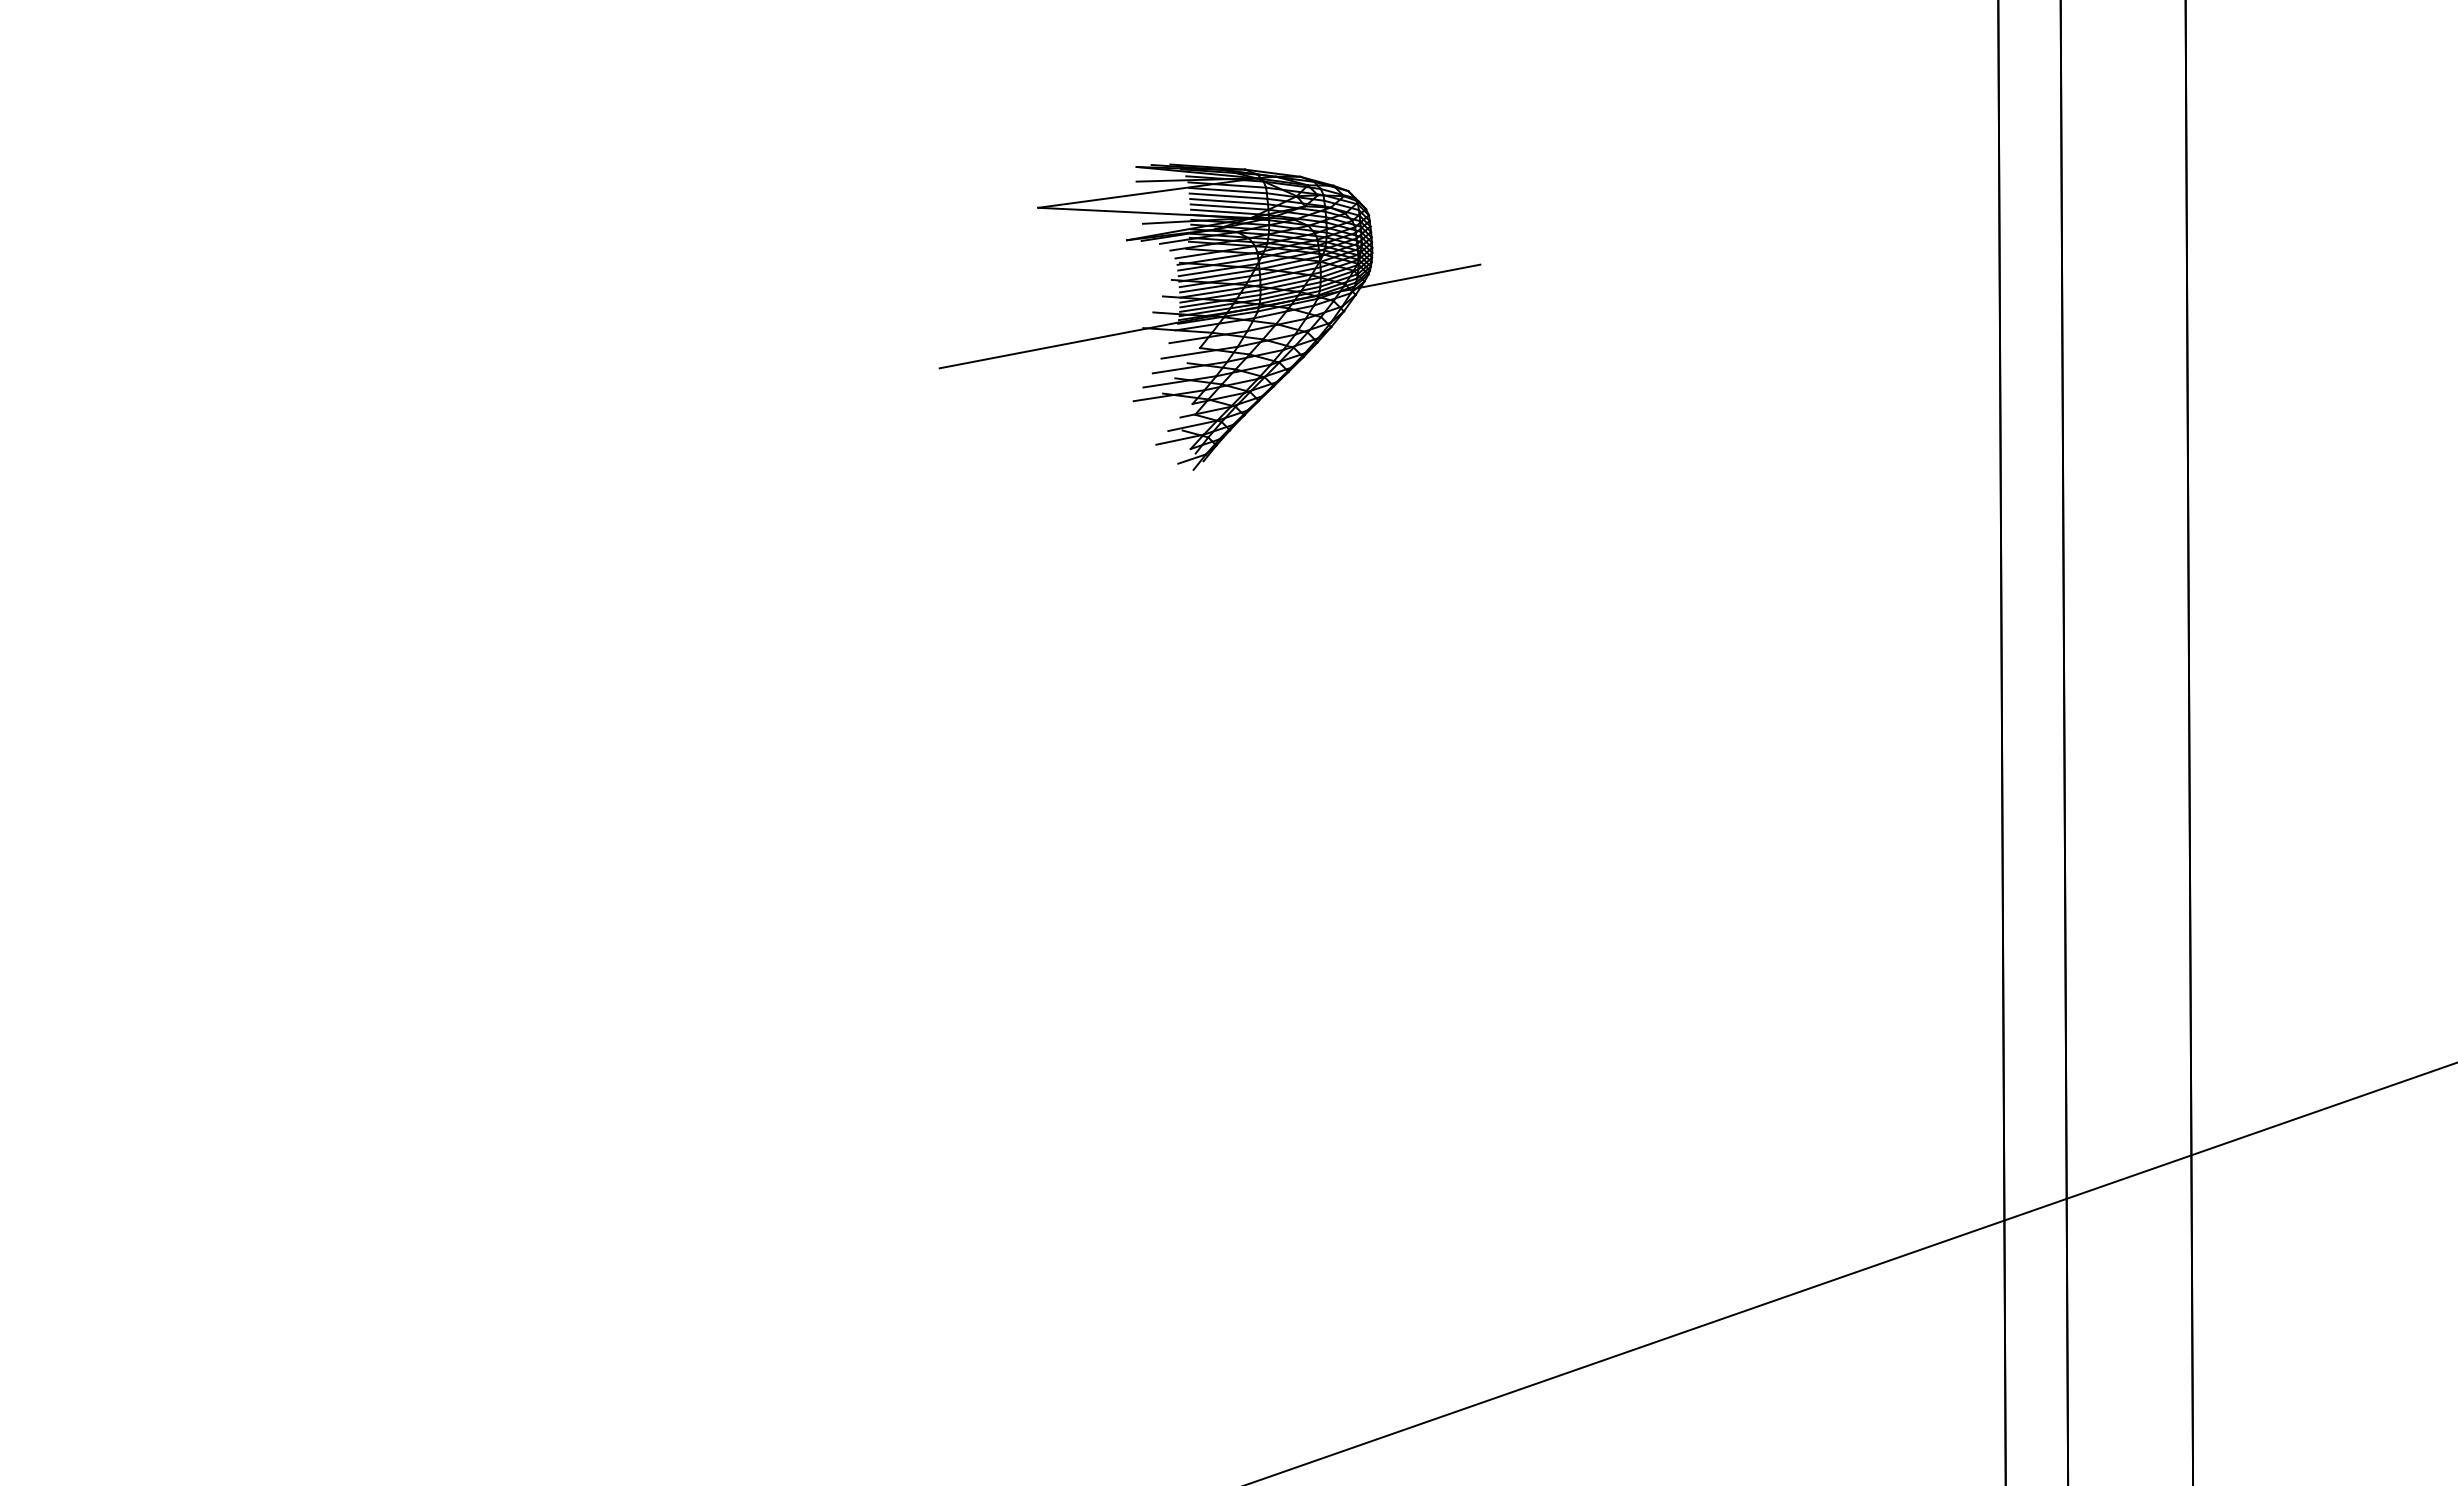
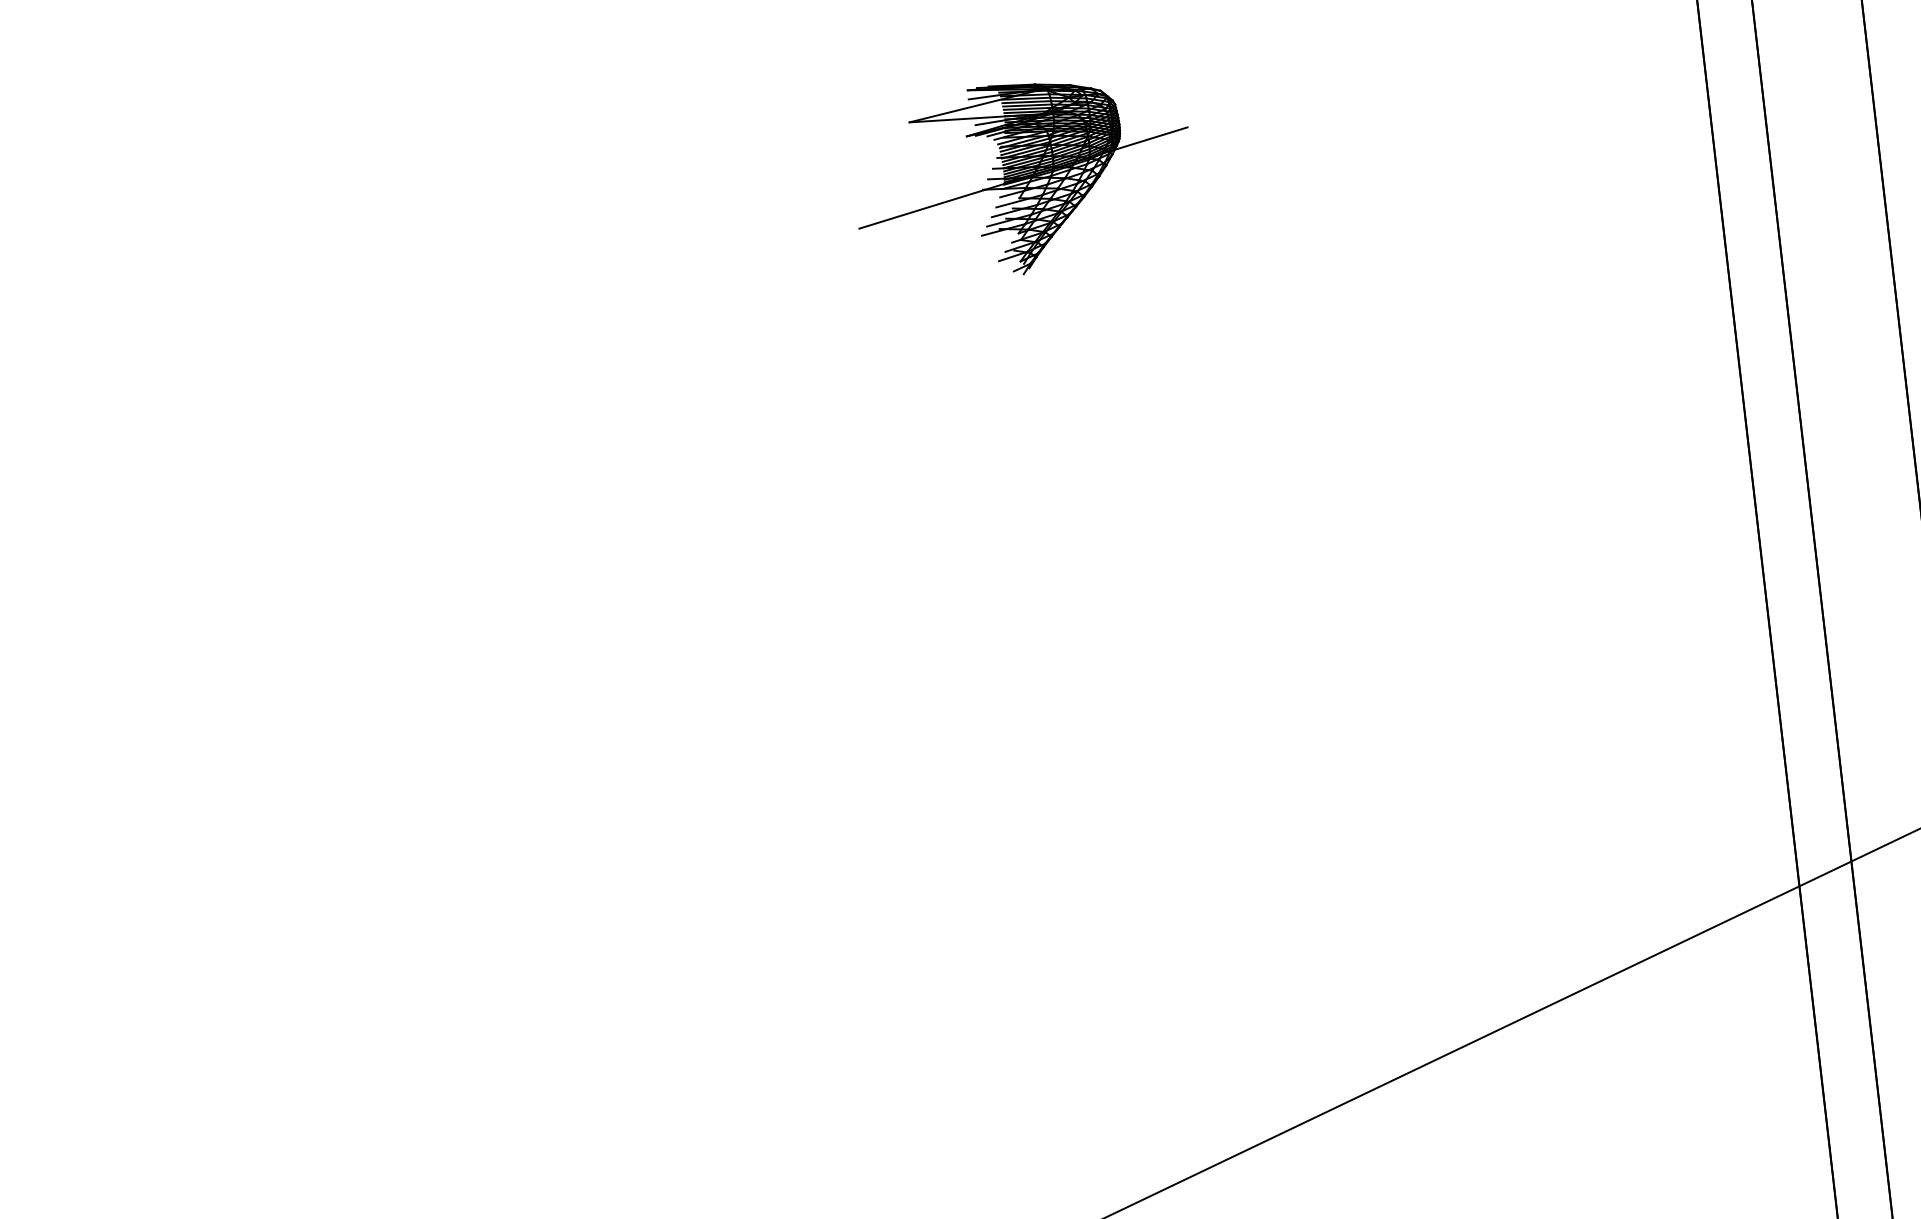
part: (1210, 317) -> (1023, 178), size x0.71

